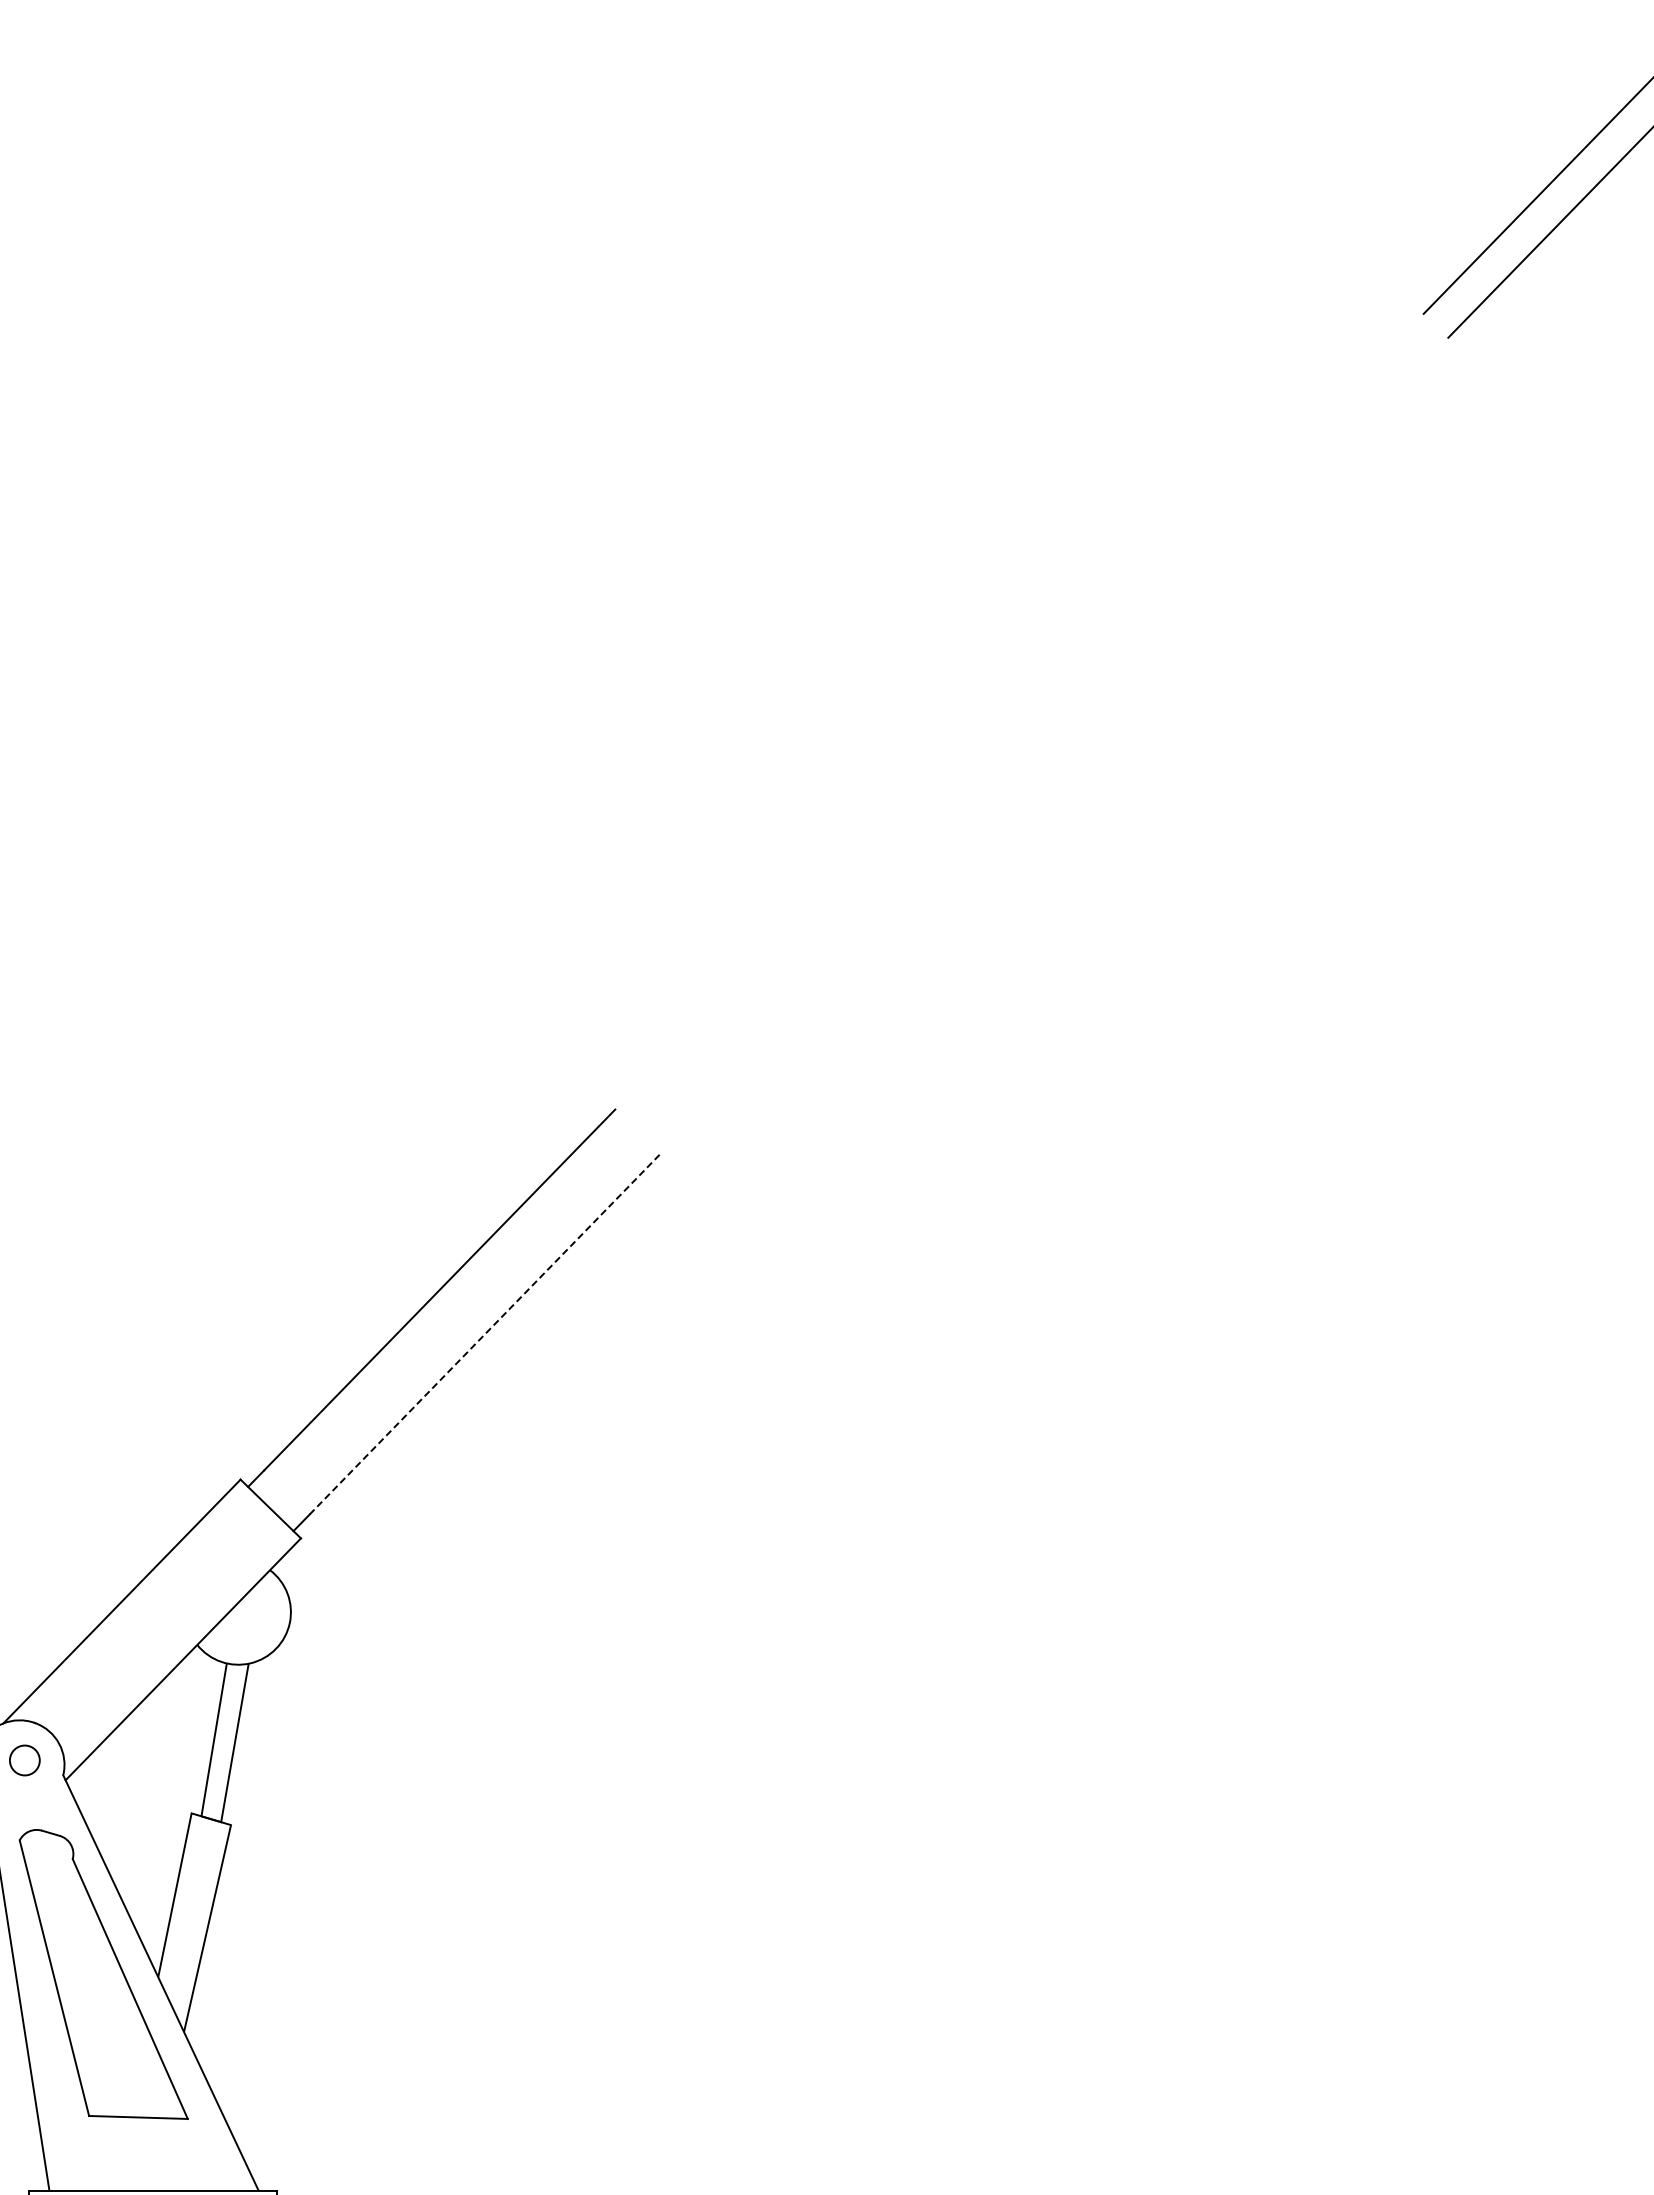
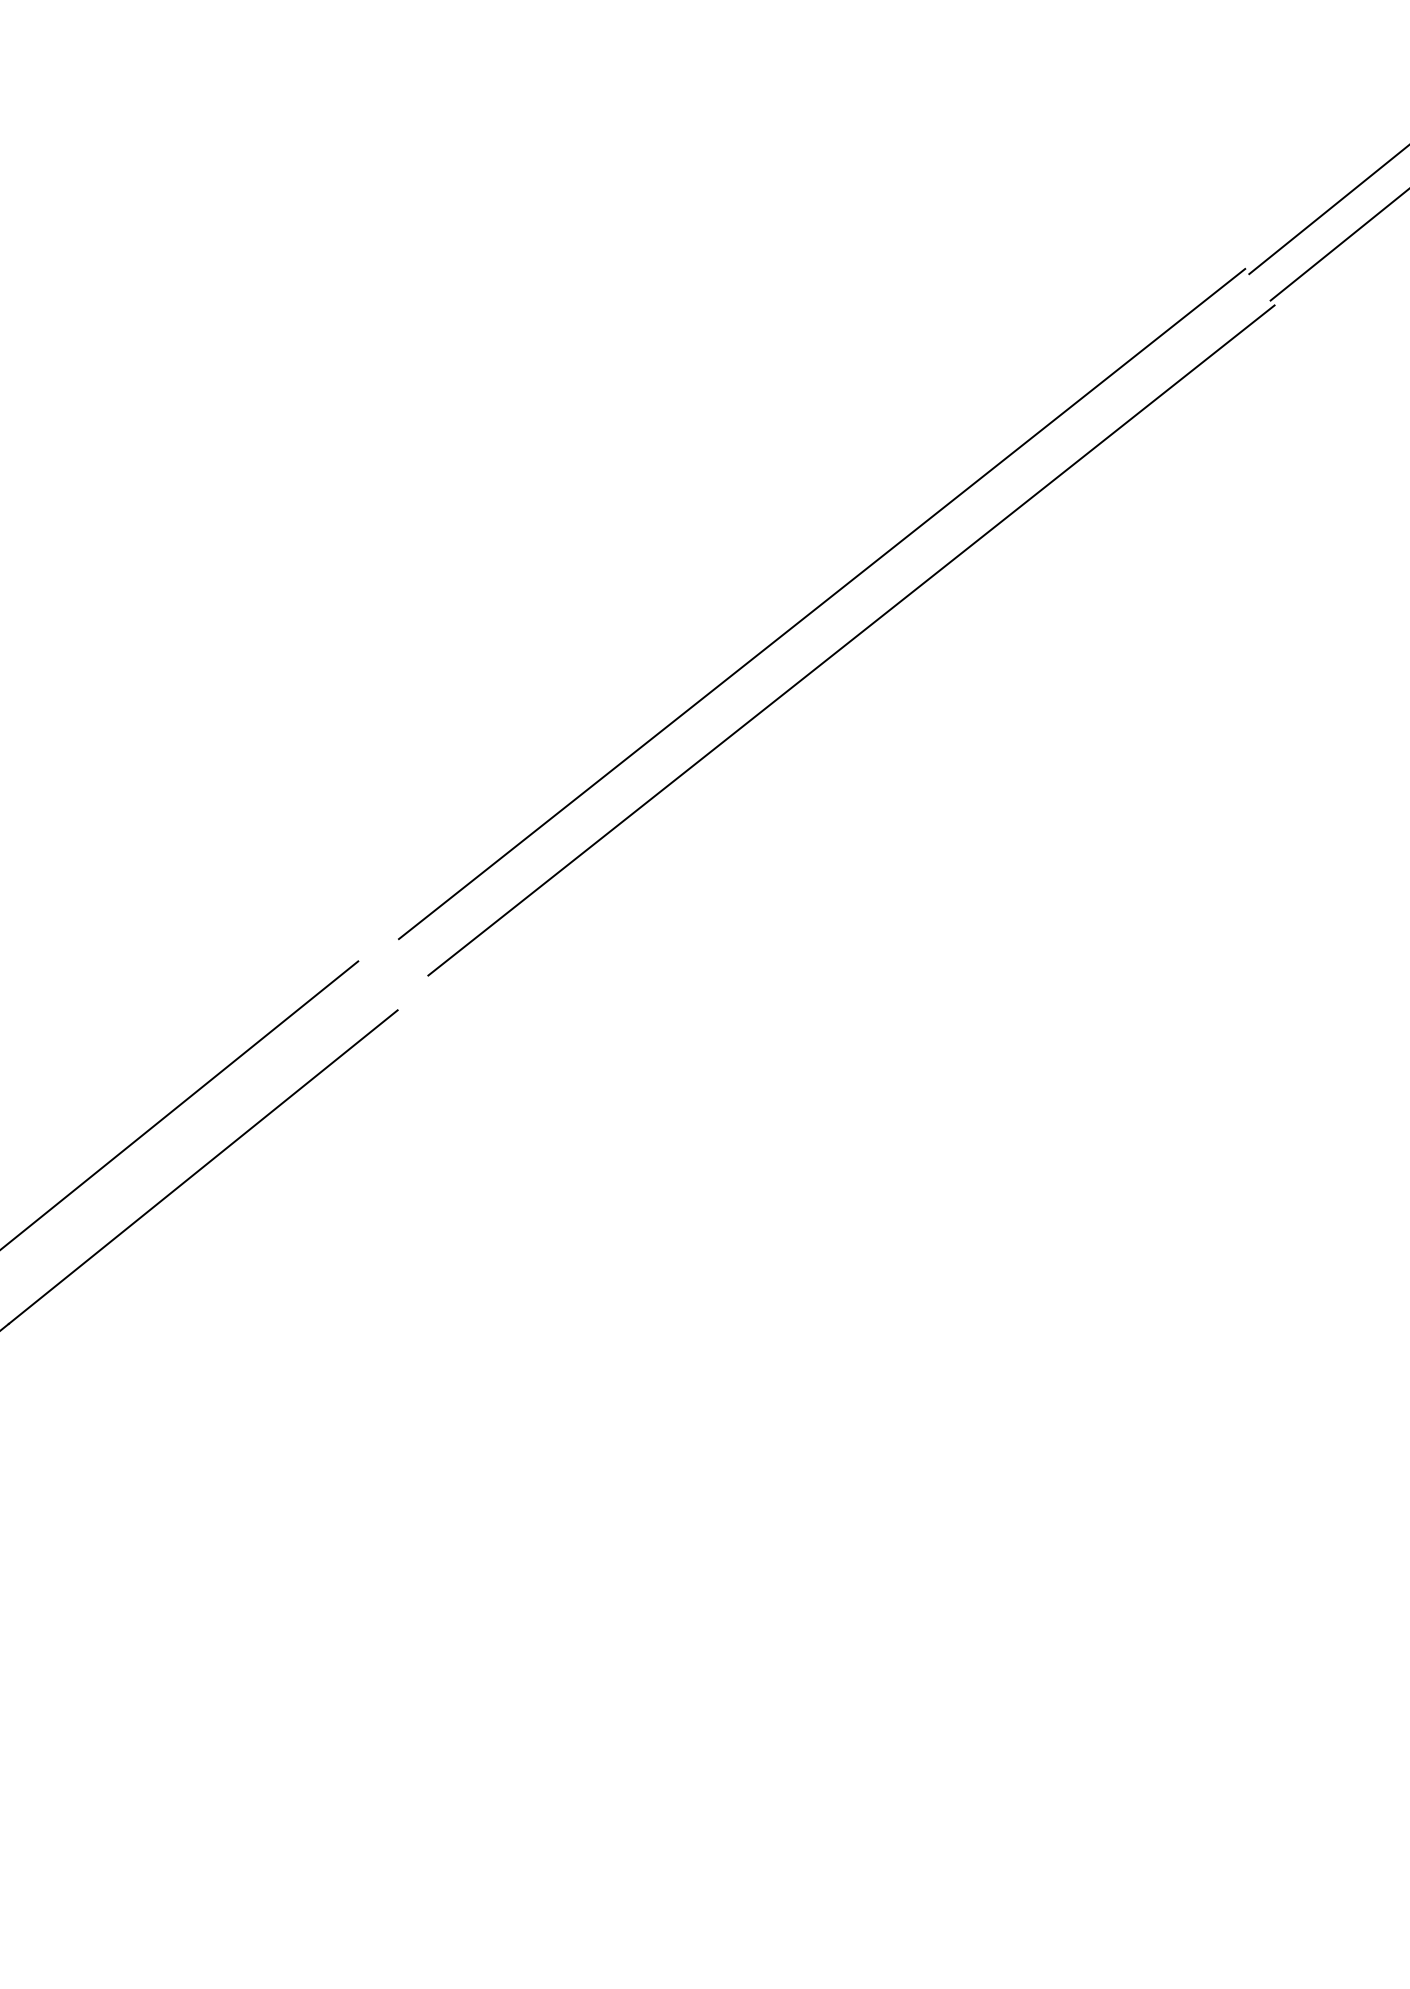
line: (1035, 695) -> (821, 603), added
line: (1069, 728) -> (850, 640), added
line: (485, 1334) -> (203, 1167), dashed -> solid

